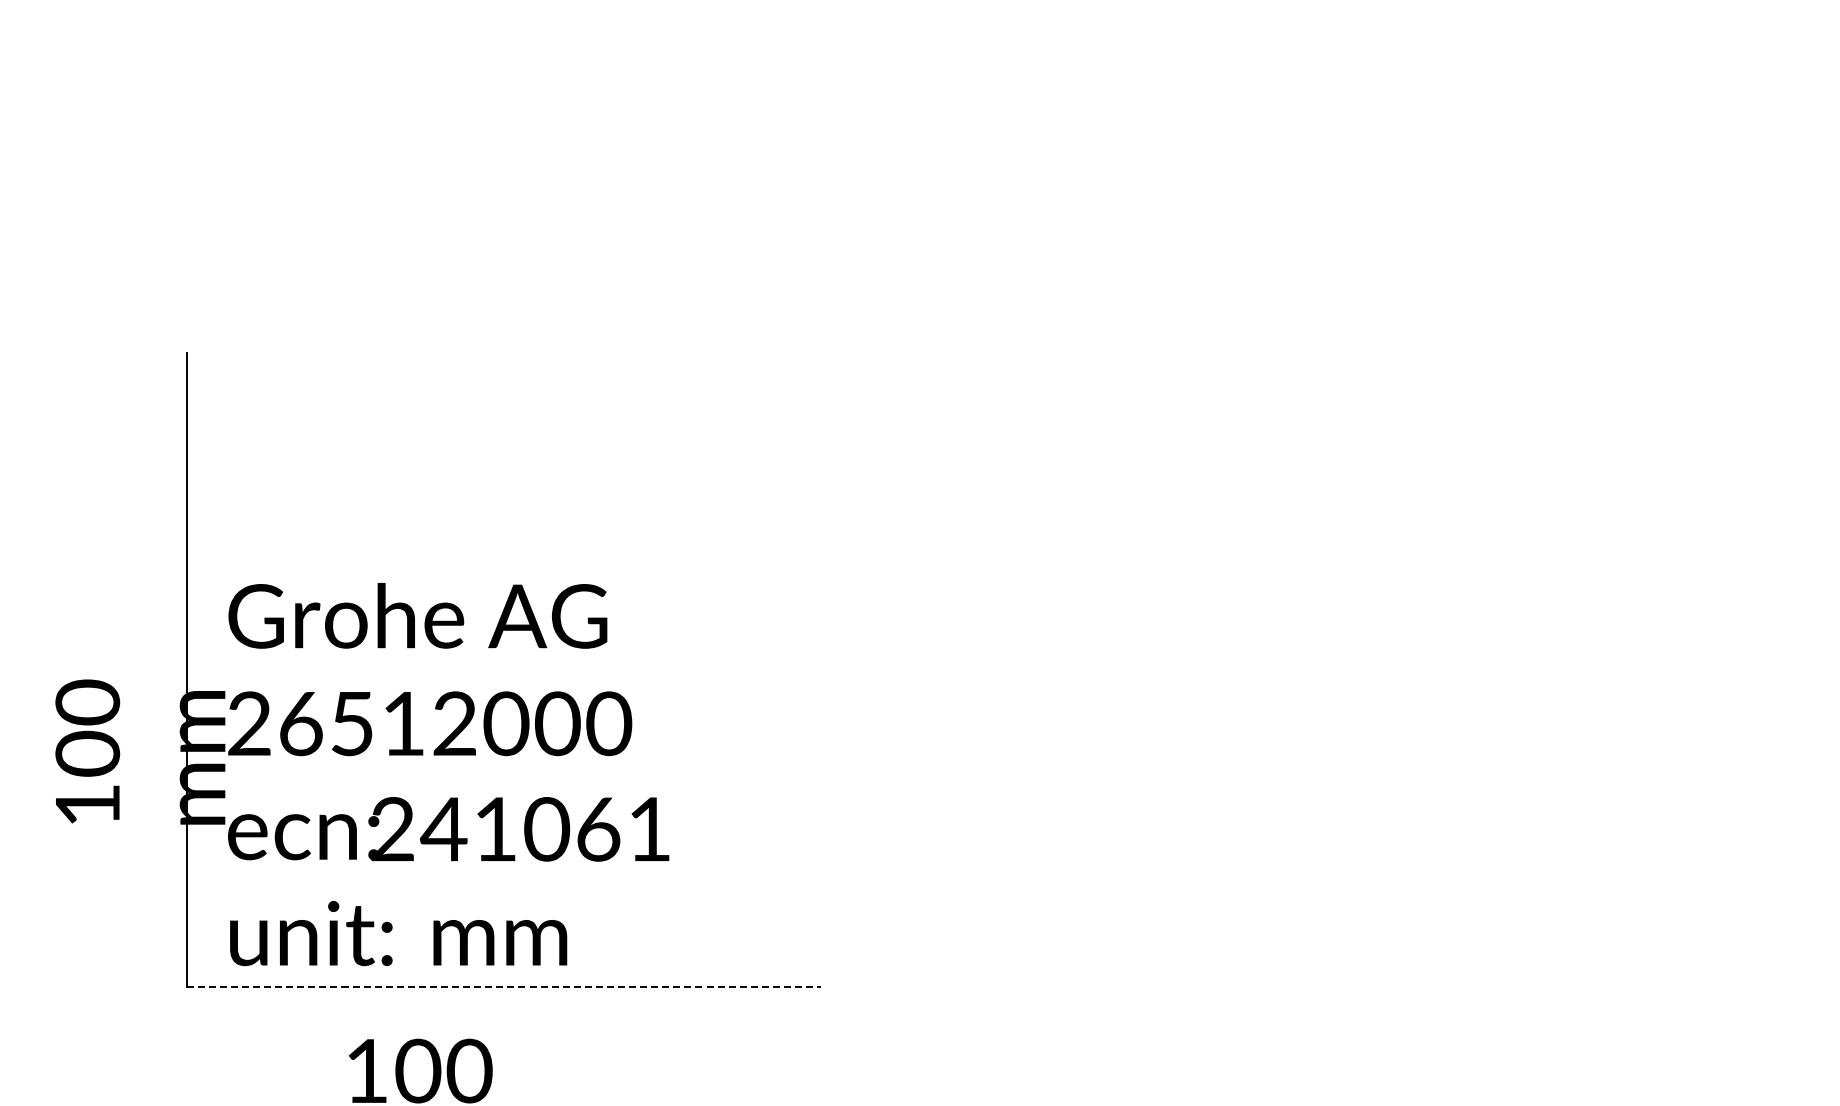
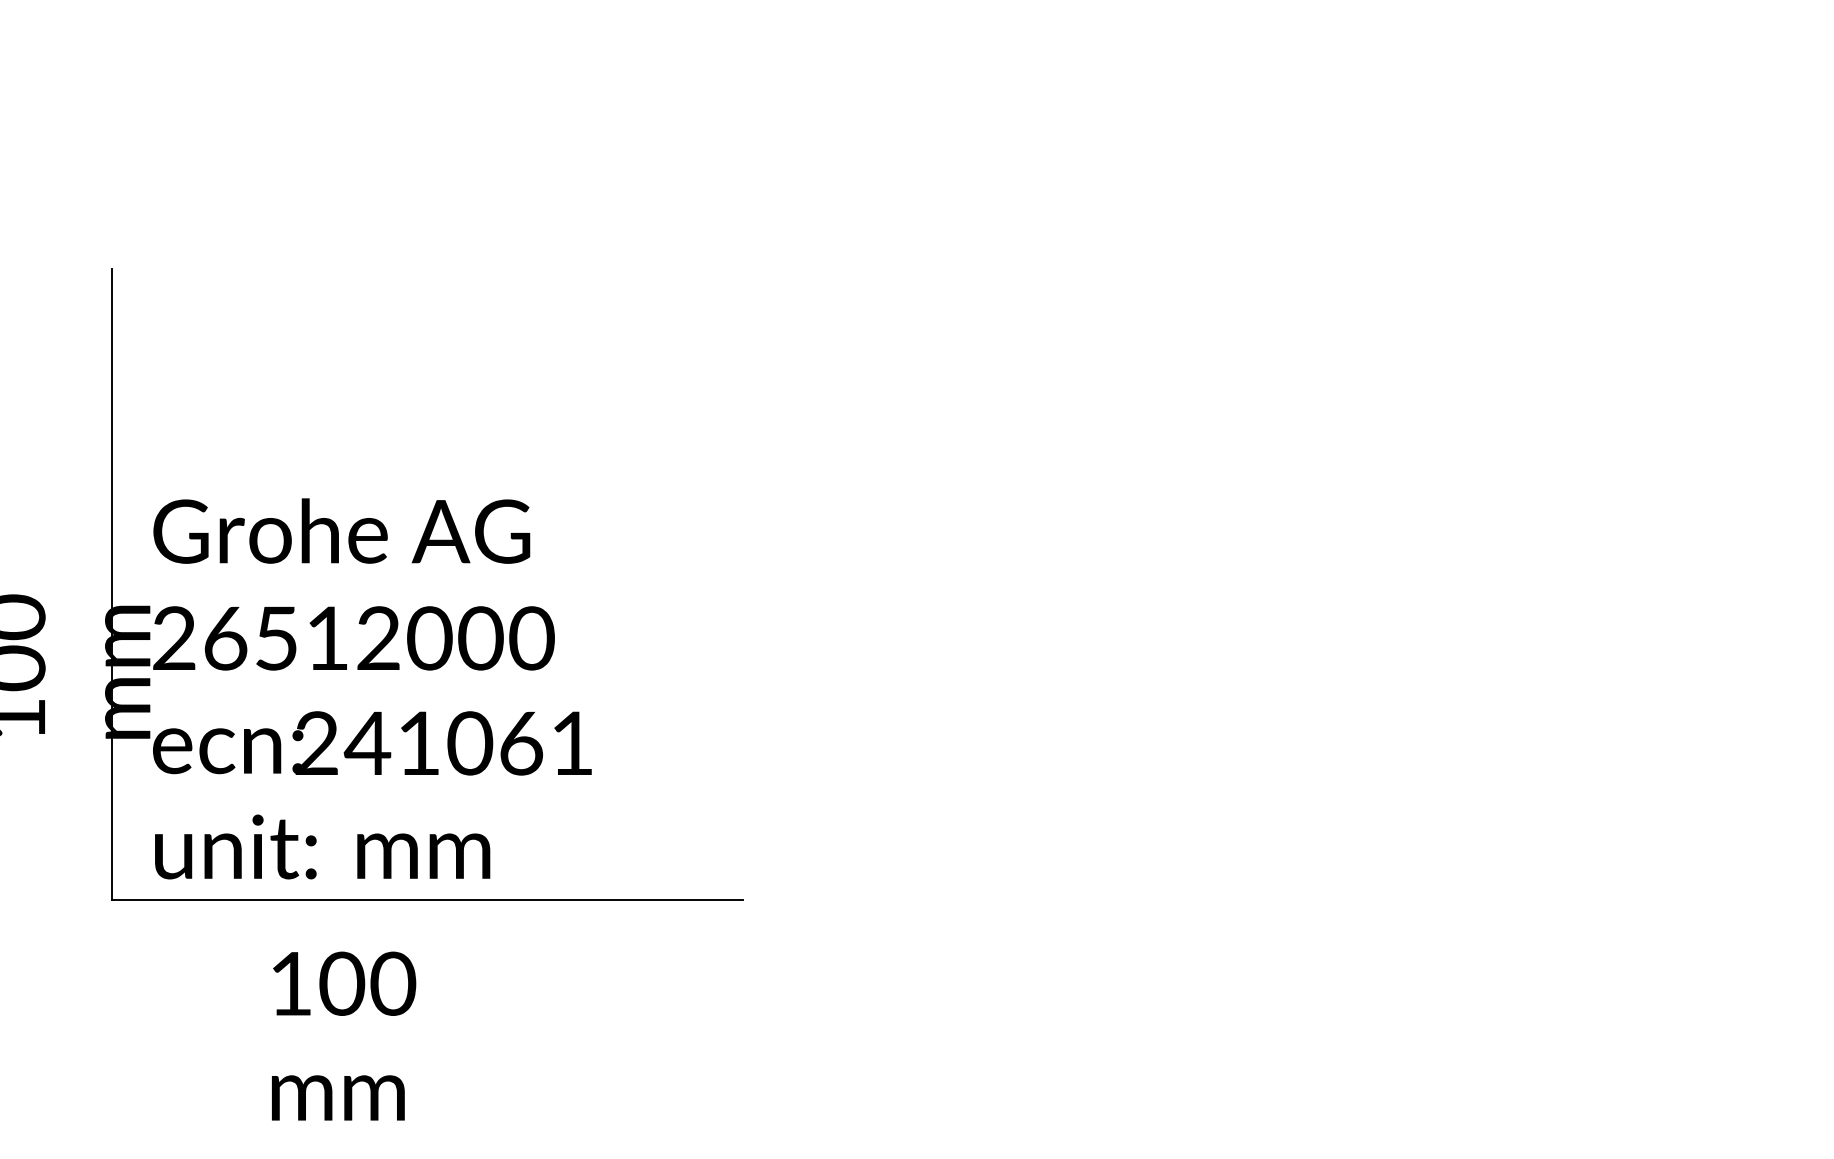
line: (504, 987) -> (427, 900), dashed -> solid

